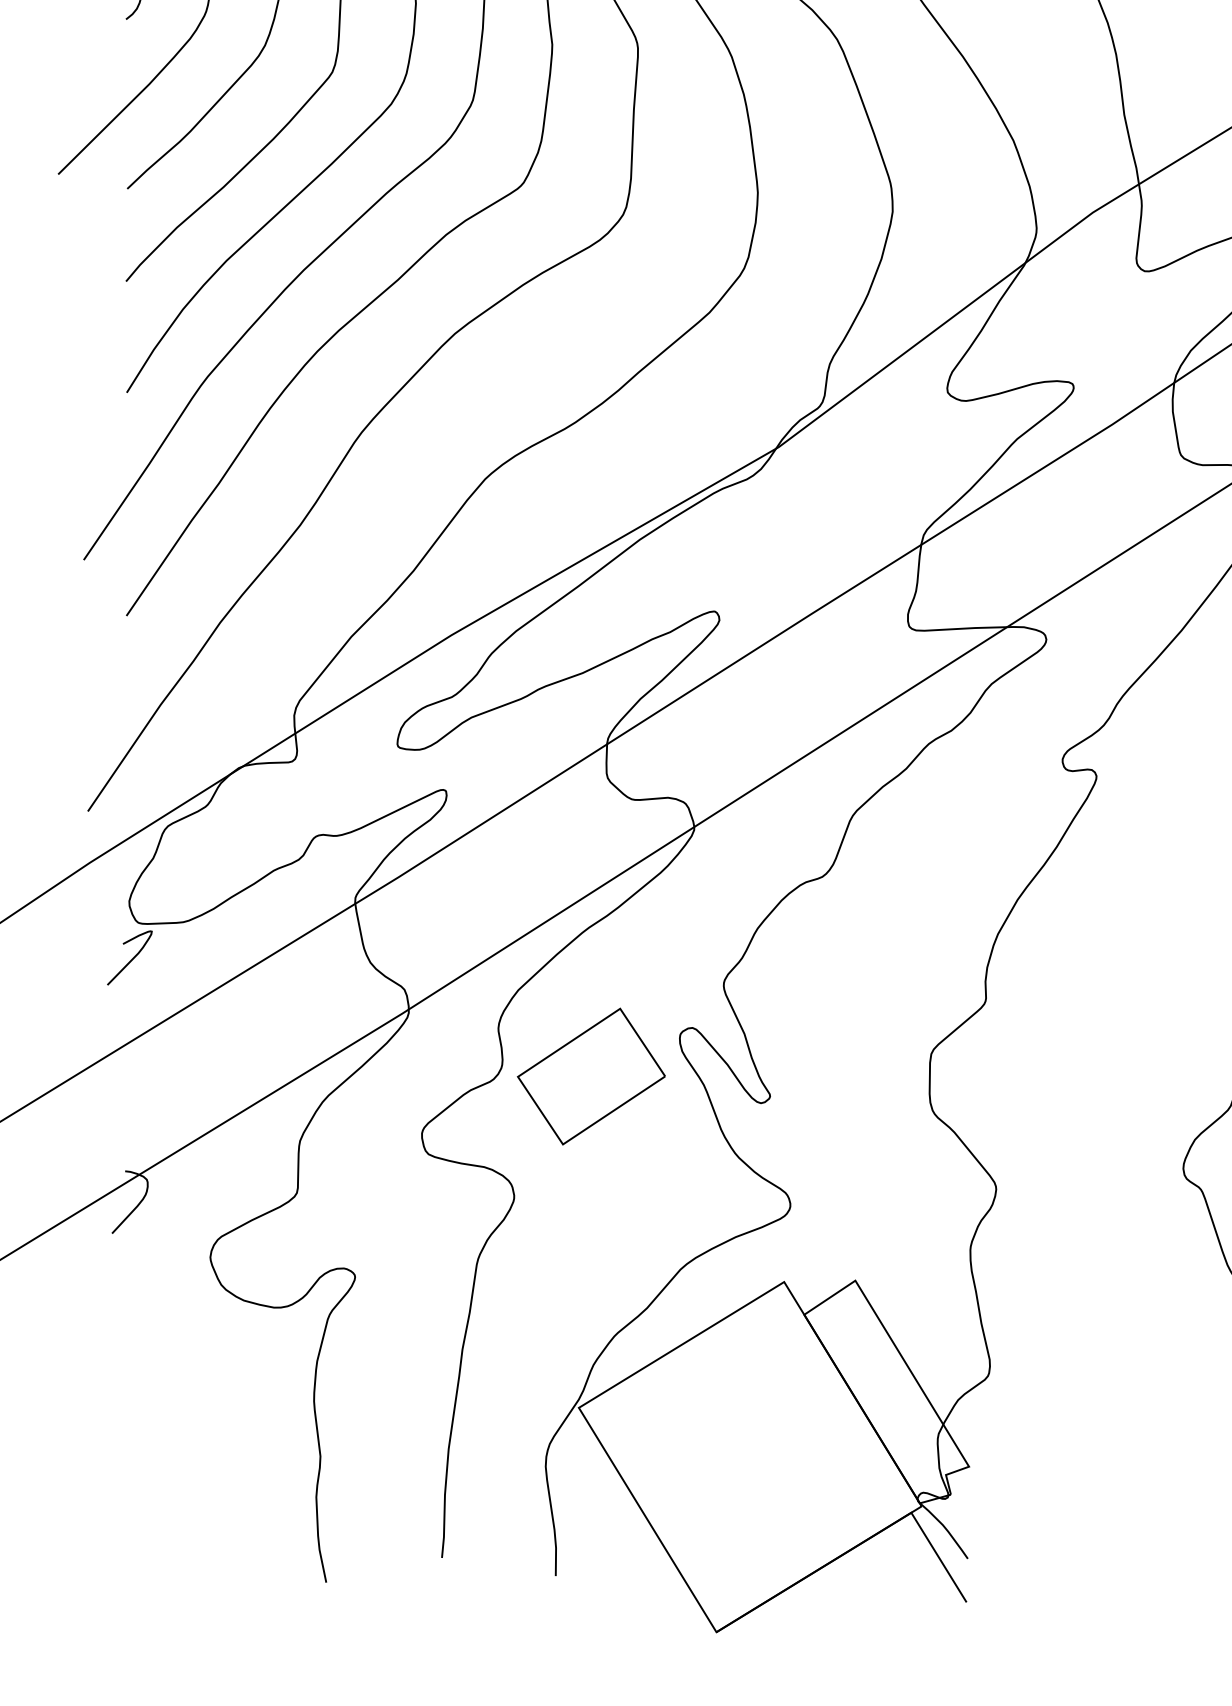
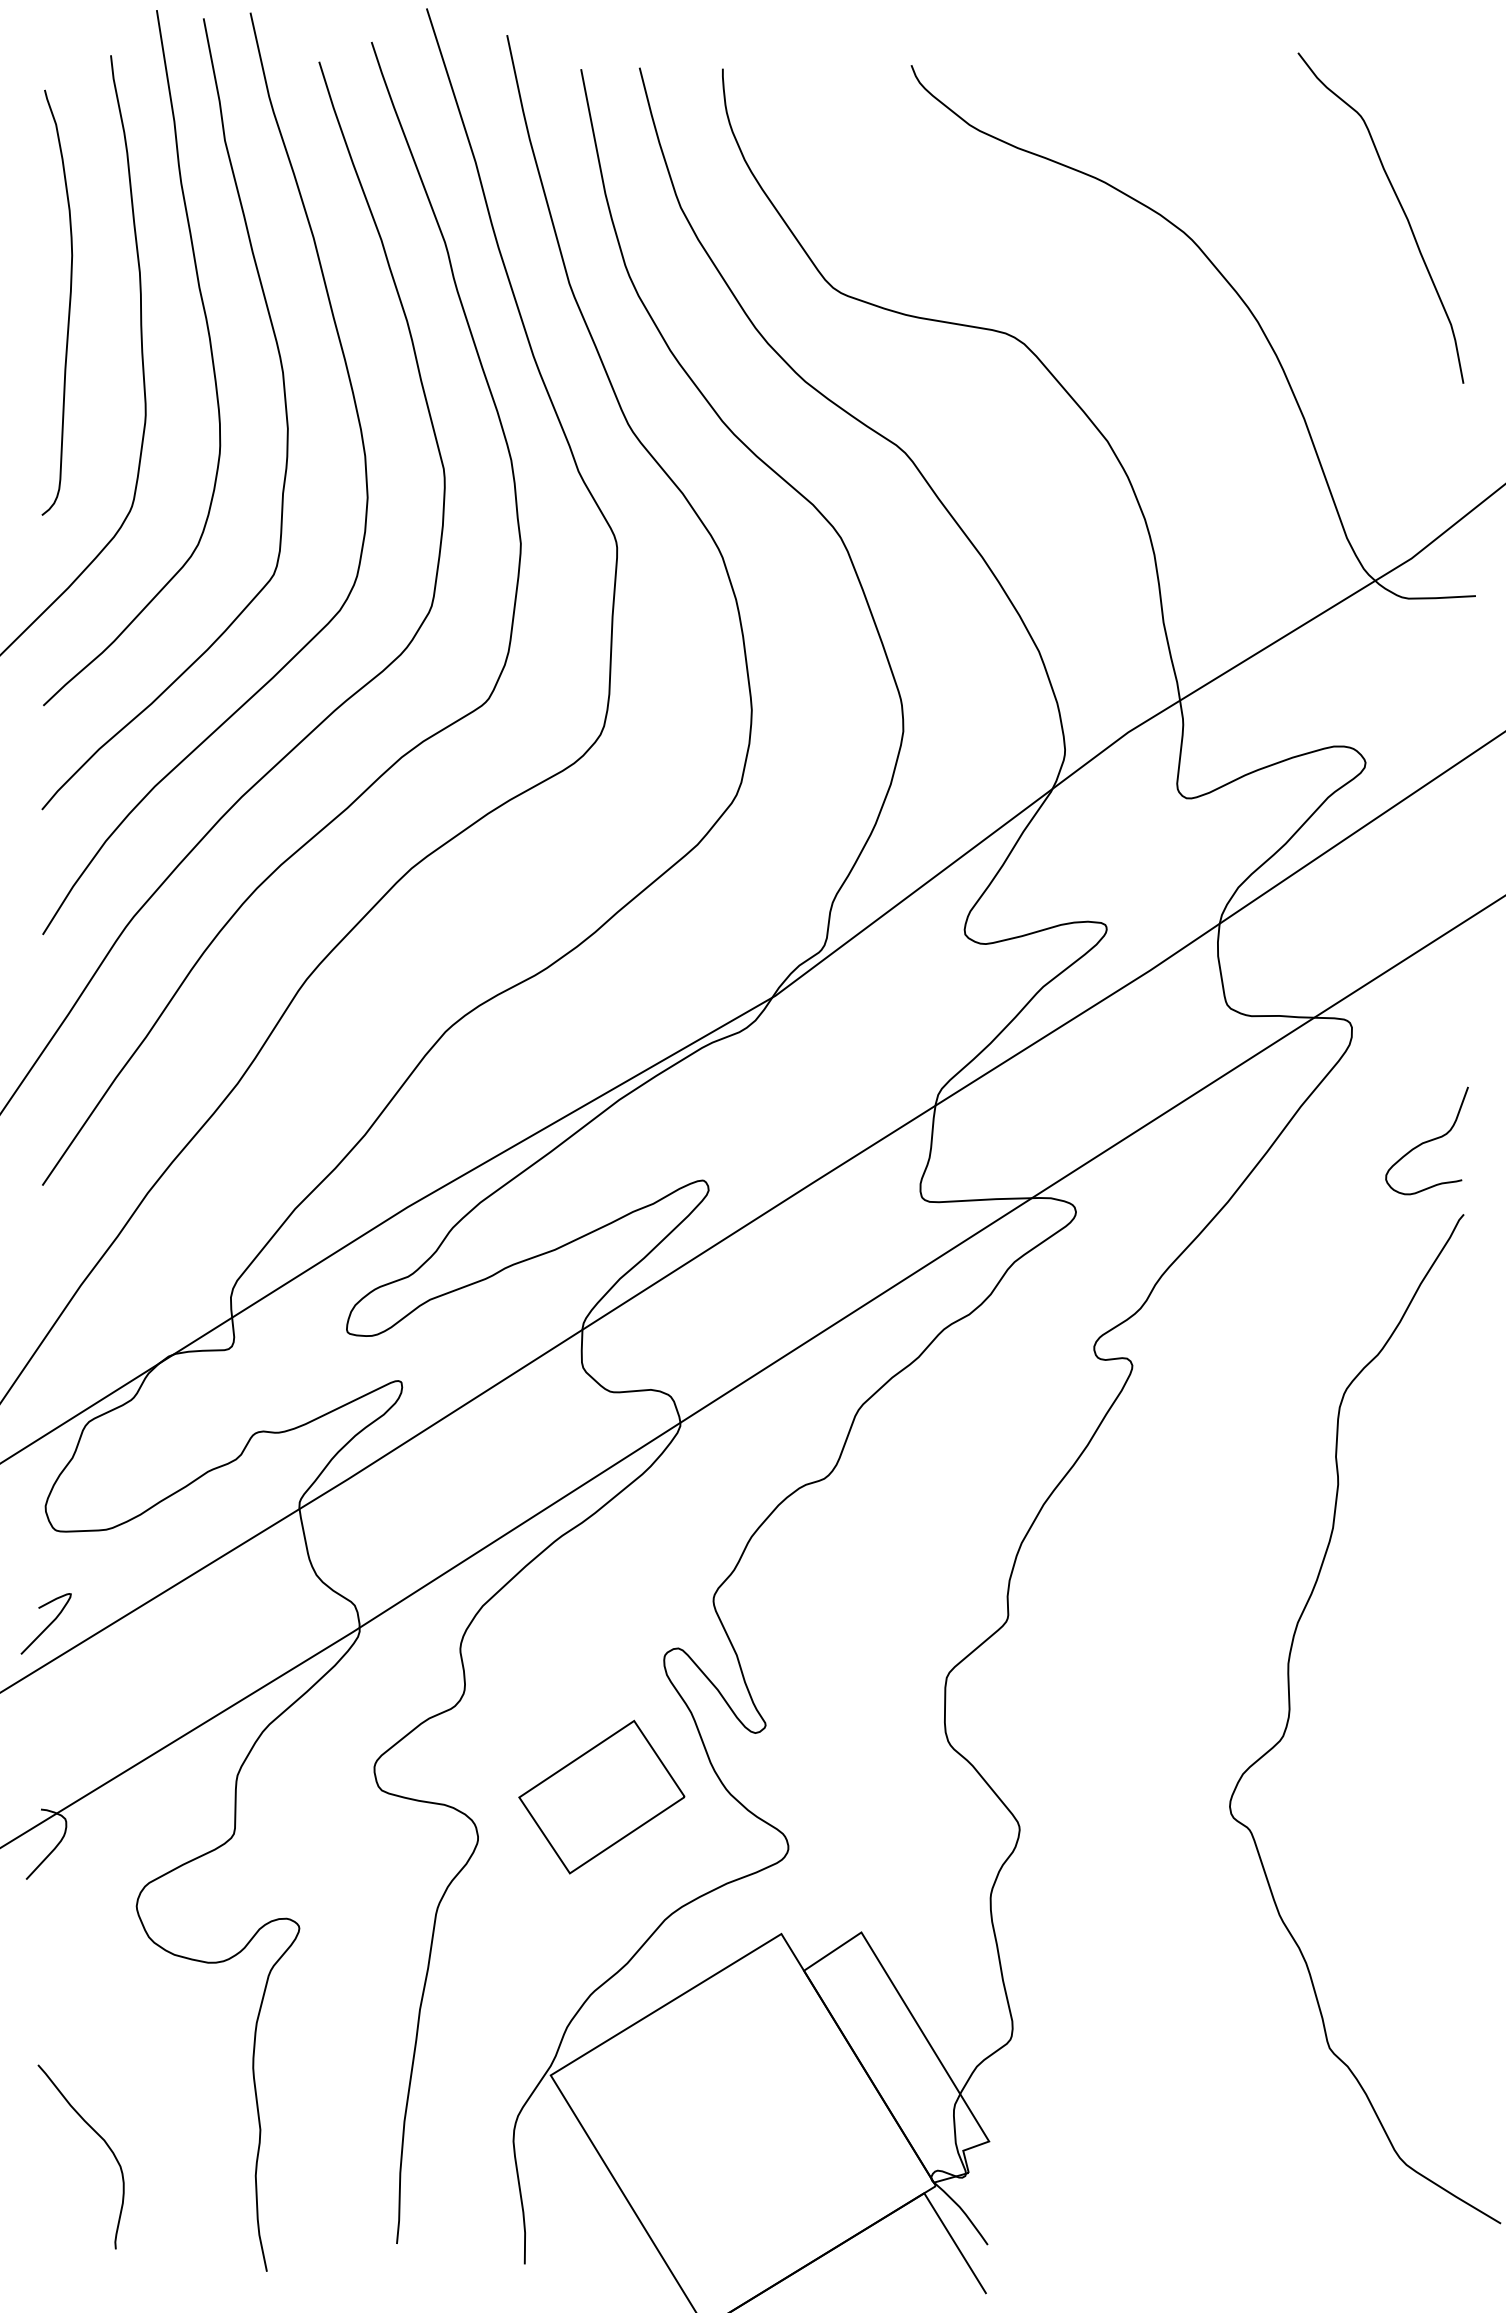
curve: (130, 959) -> (47, 1625), moved
part: (591, 1076) -> (601, 1796), moved
curve: (180, 1466) -> (103, 2141), added

